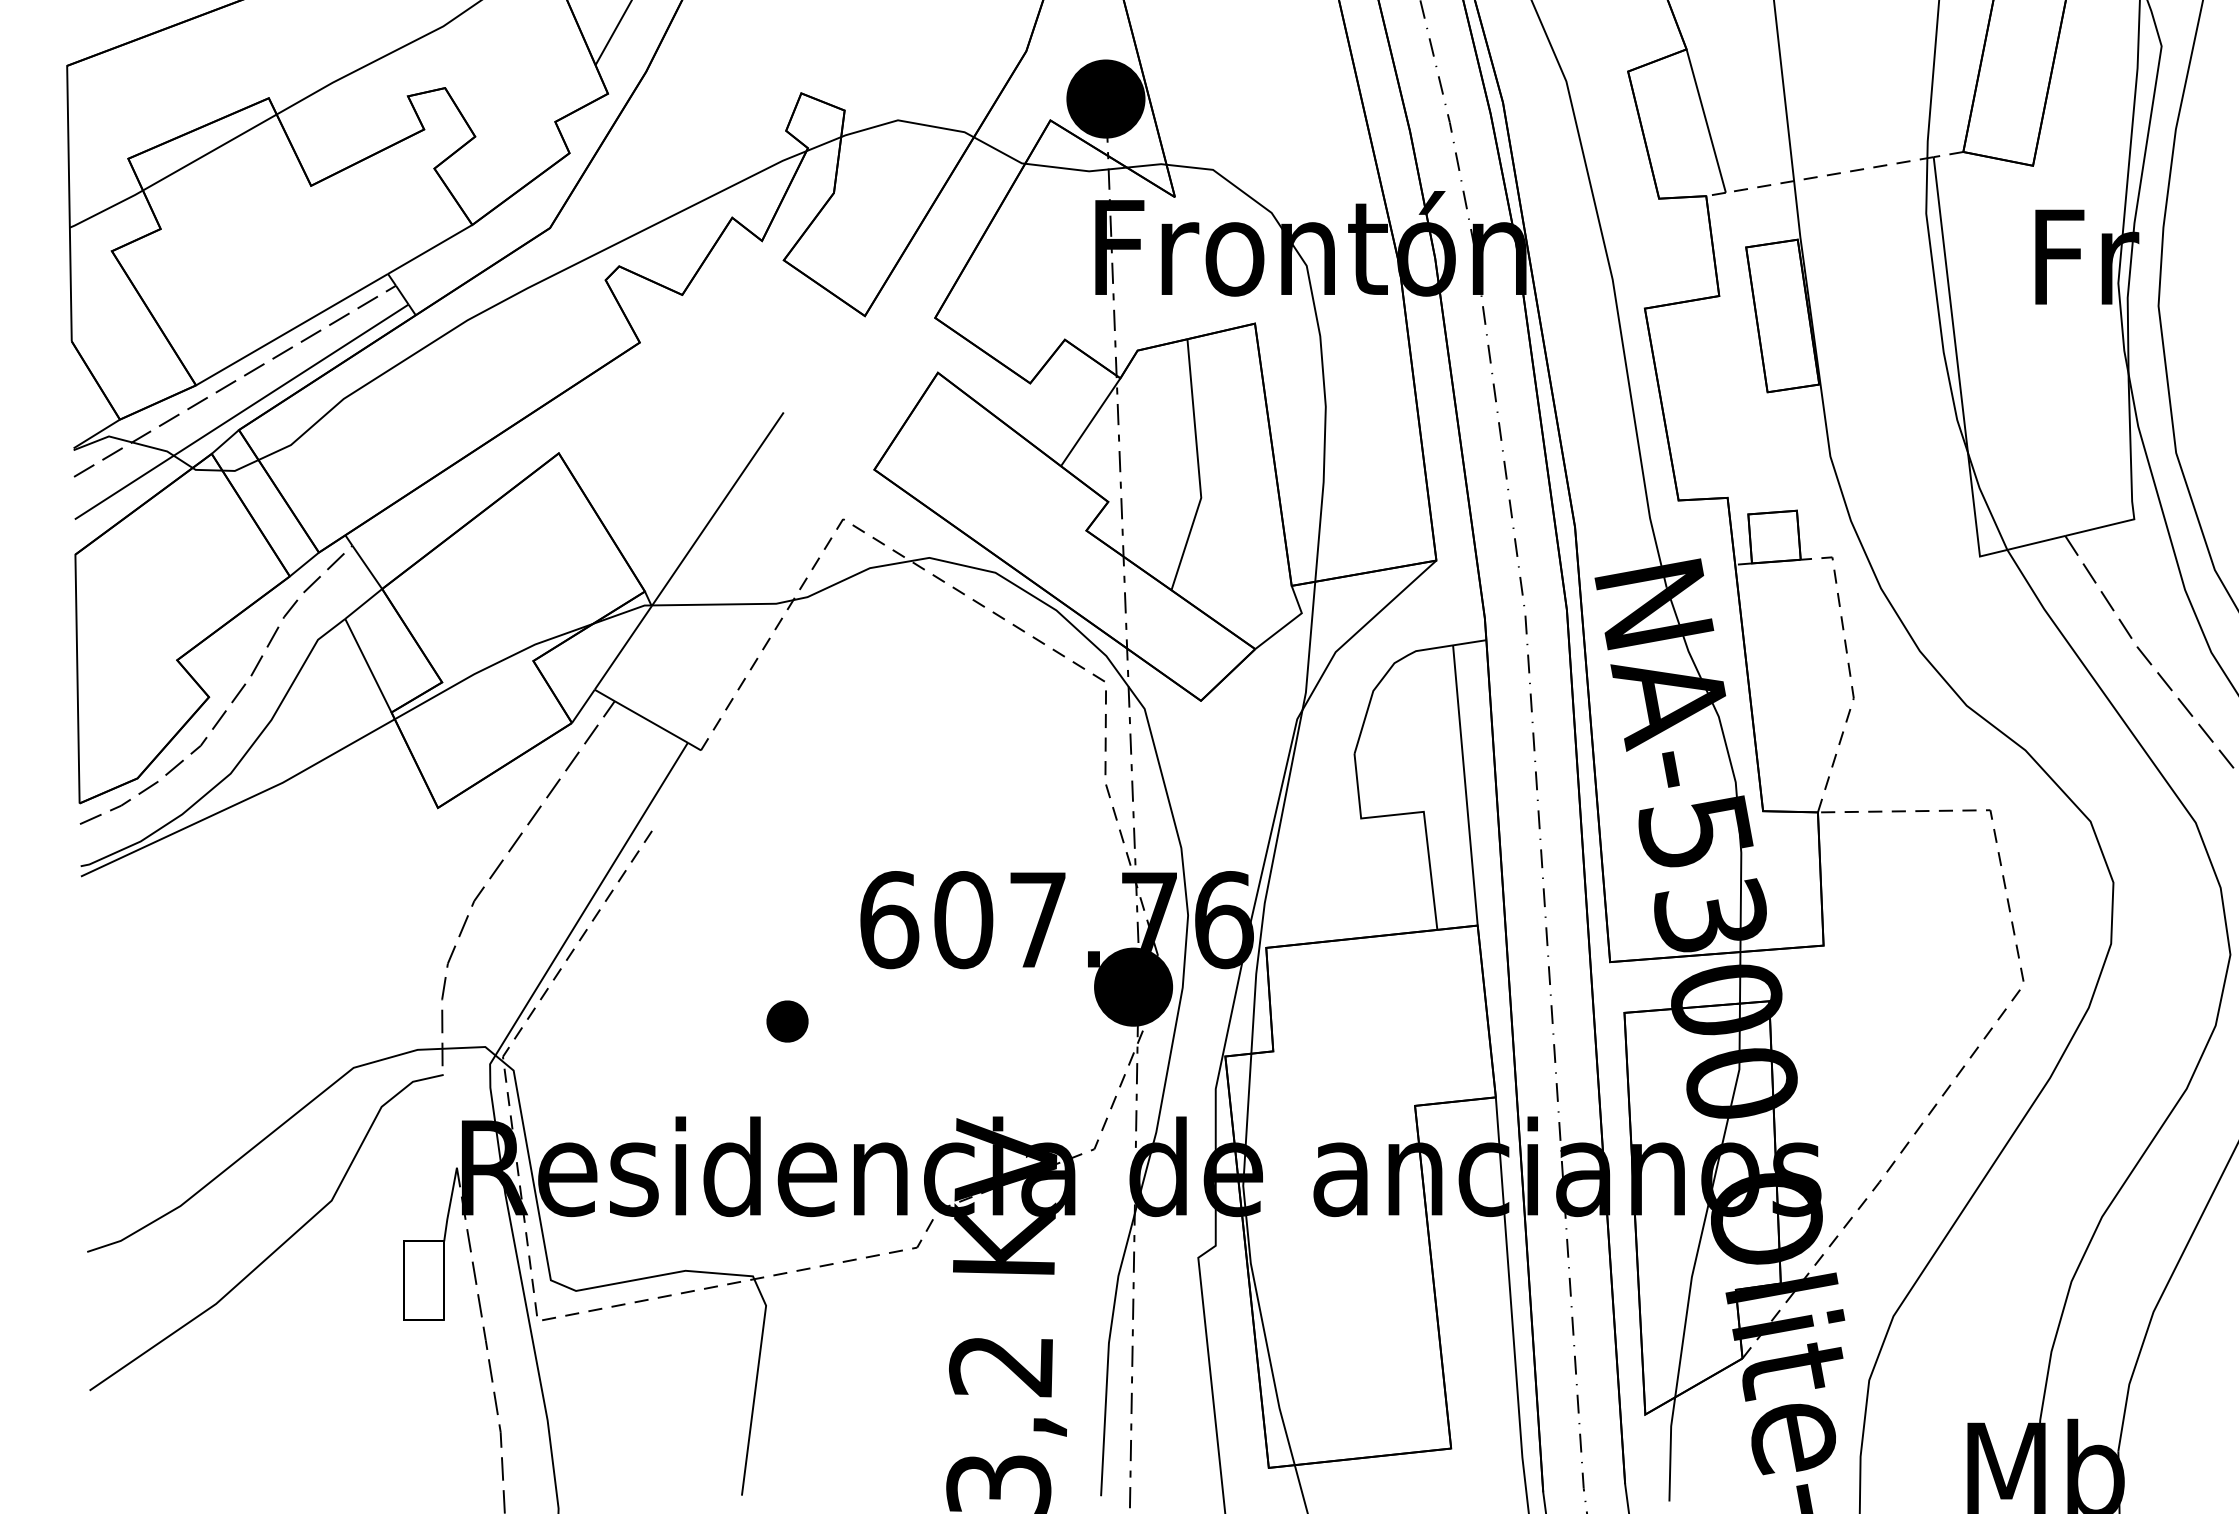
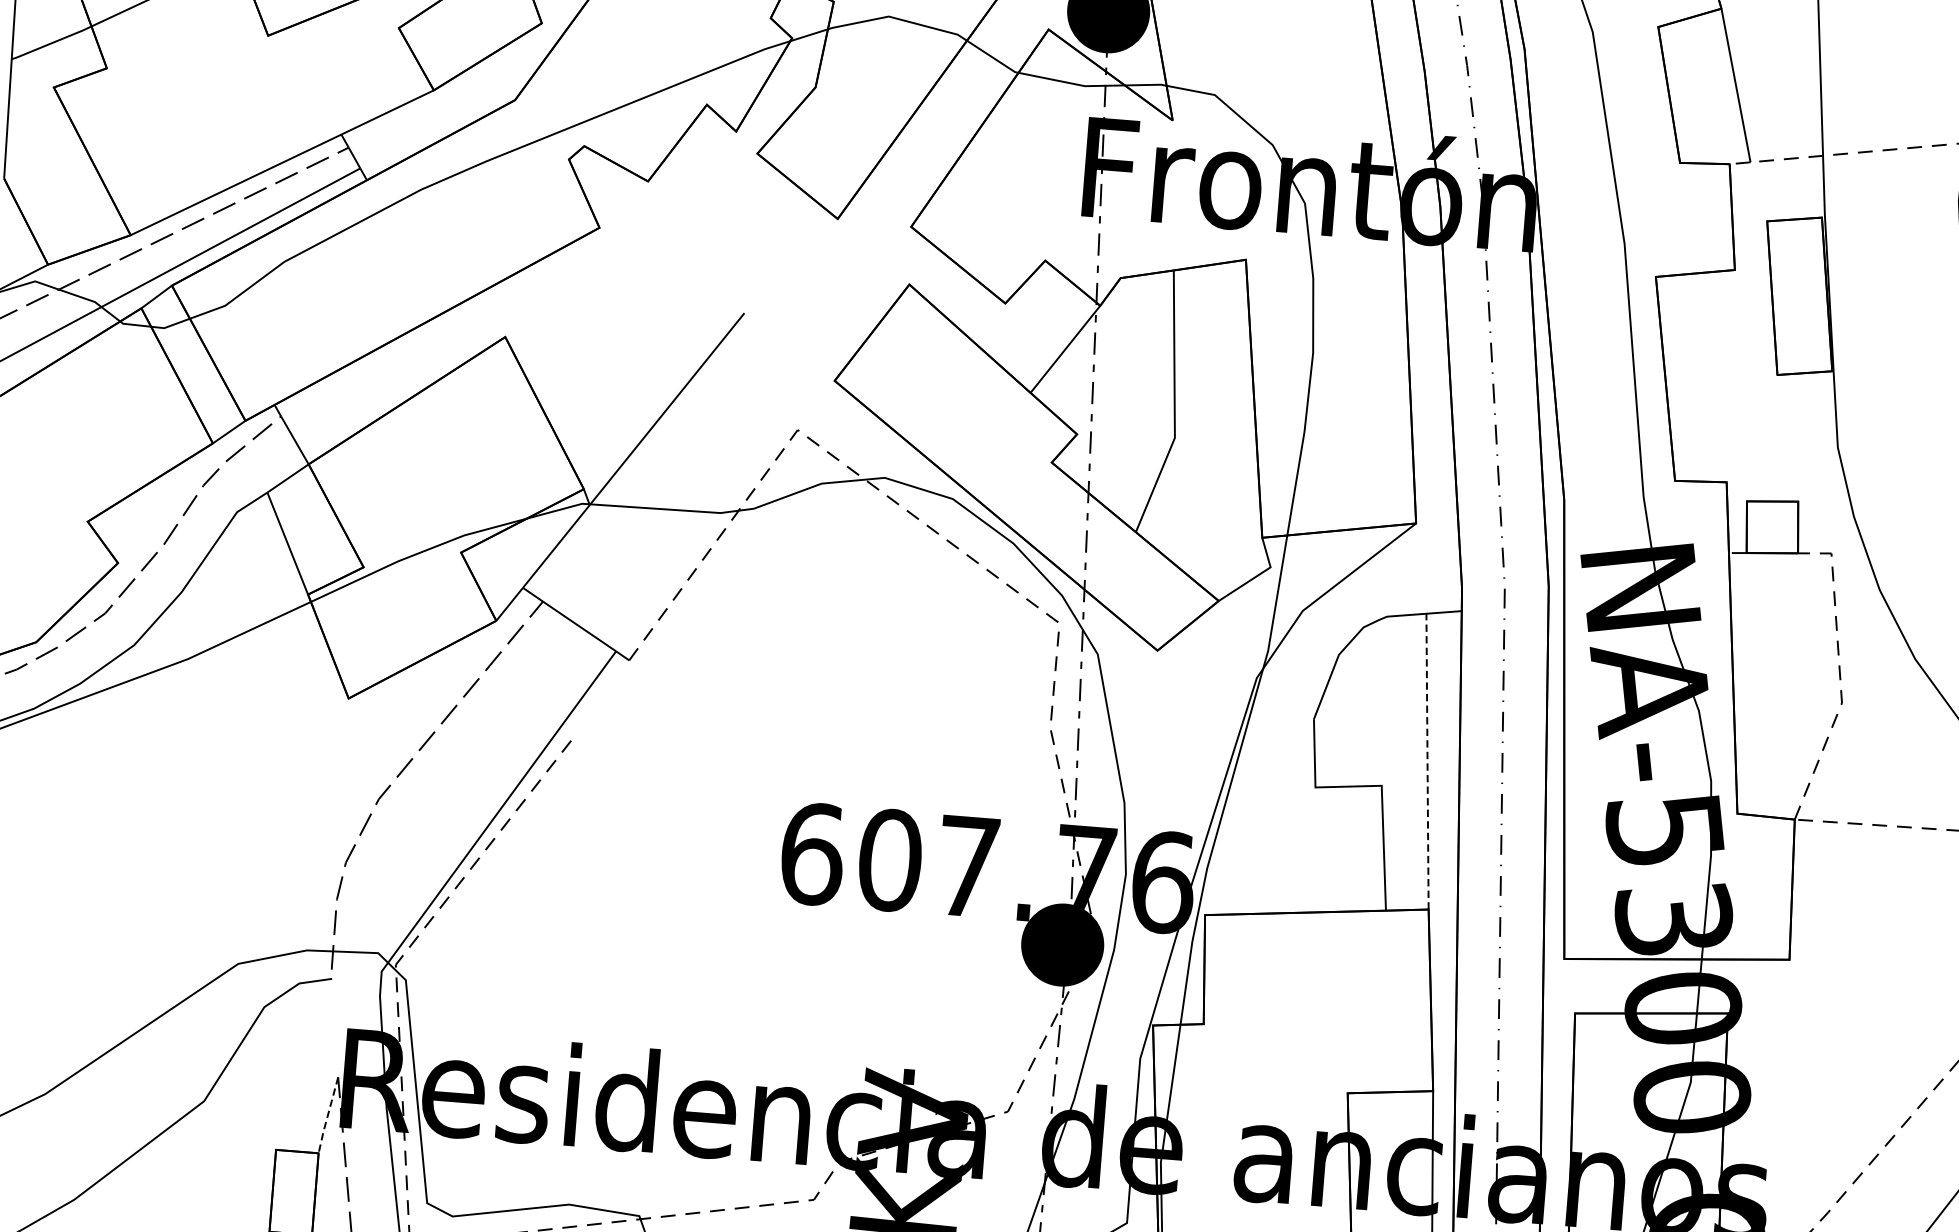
line: (1465, 785) -> (1427, 761), solid -> dashed
part: (787, 1021) -> (697, 951), removed
line: (449, 1205) -> (327, 1116), solid -> dashed

